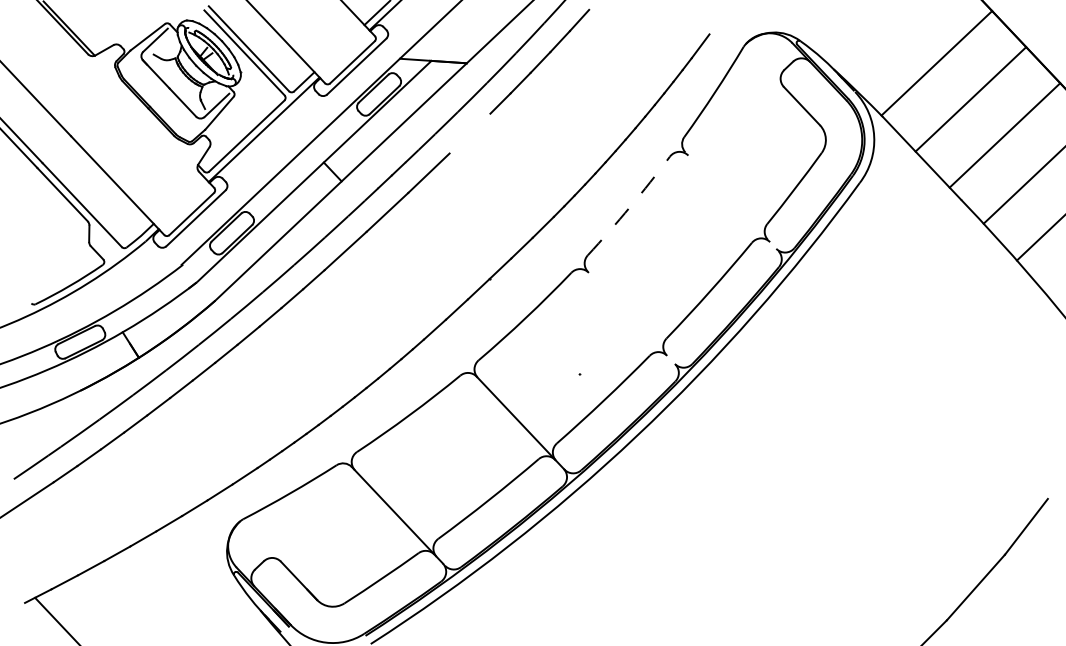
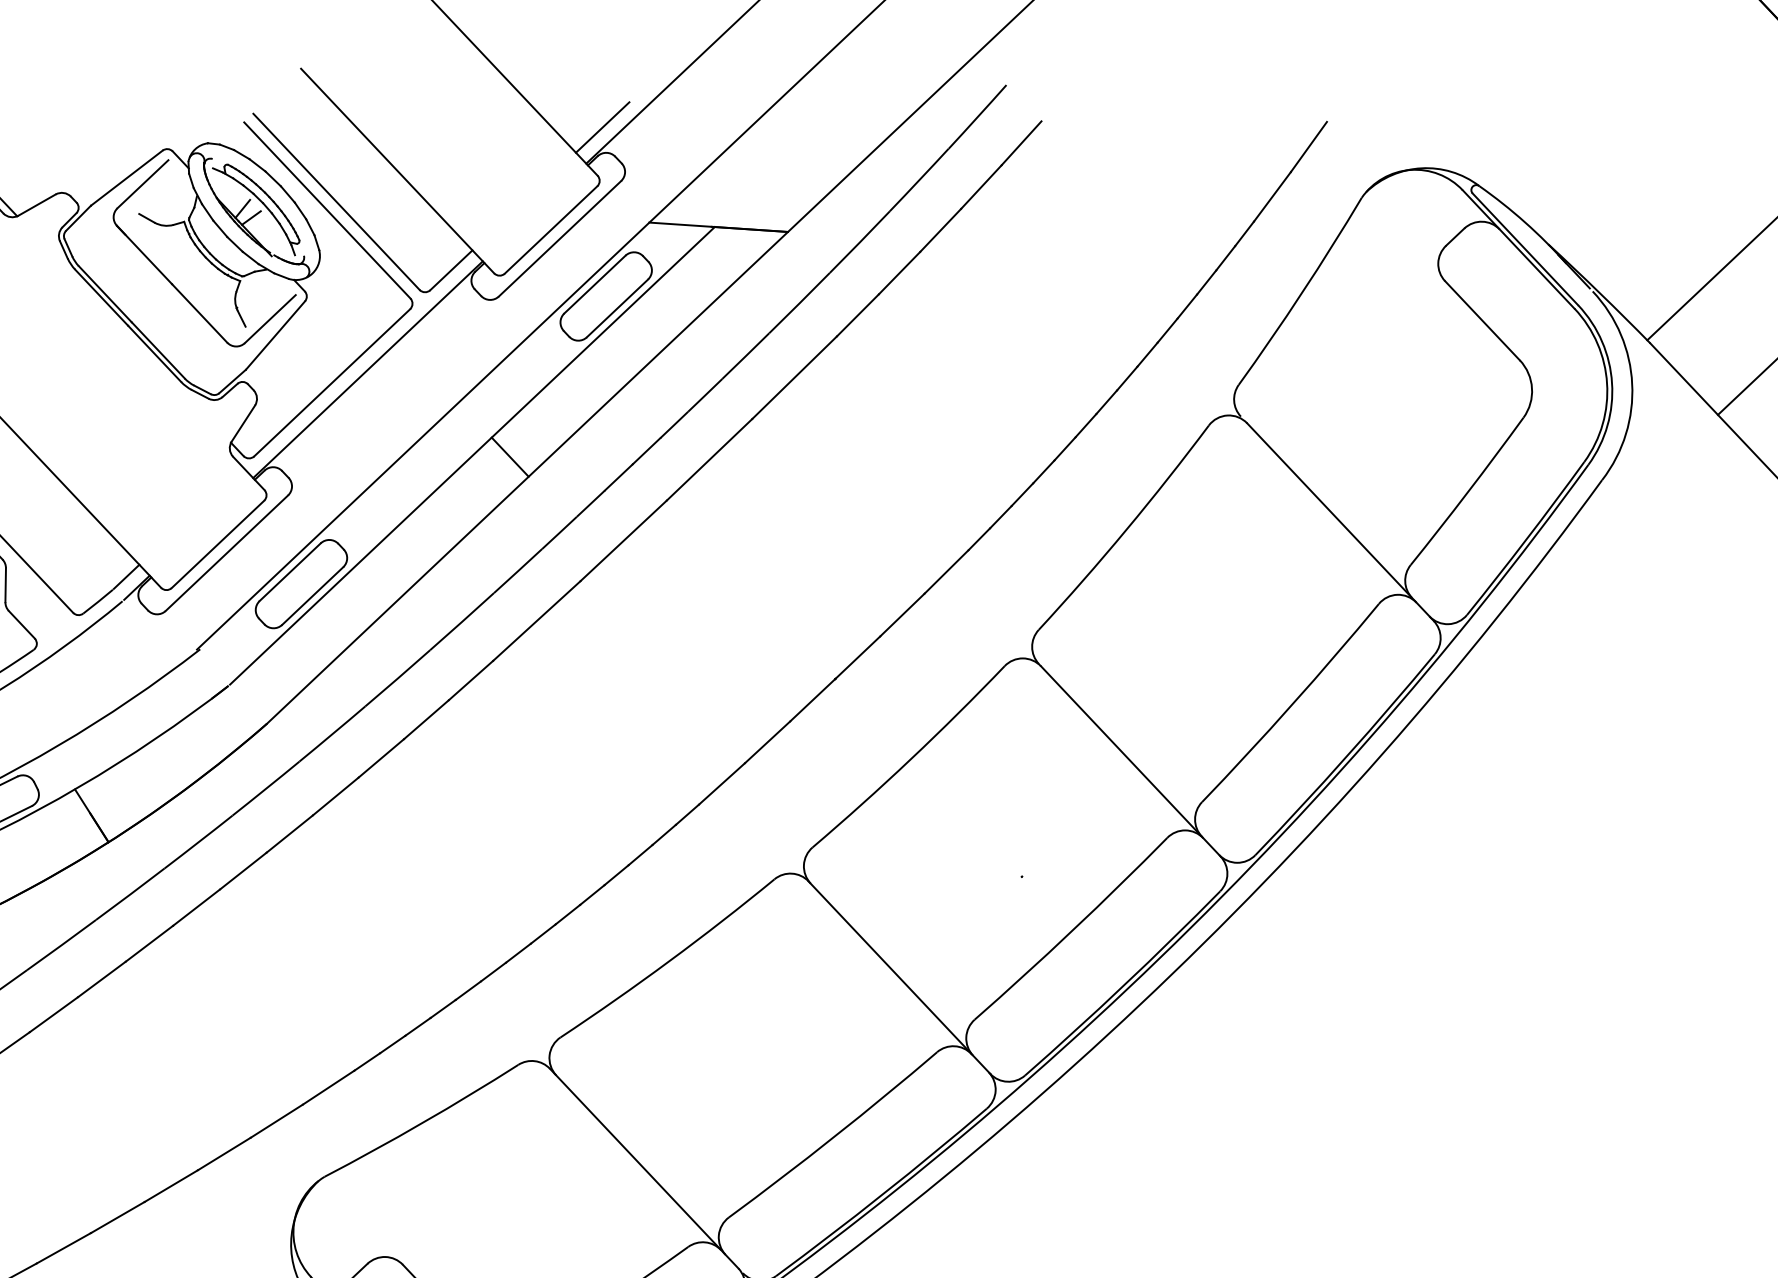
line: (717, 22) -> (1307, 147), added
line: (469, 133) -> (793, 377), added
line: (733, 203) -> (1340, 522), added
arc: (630, 207) -> (1127, 530), dashed -> solid
line: (631, 318) -> (1129, 760), added

